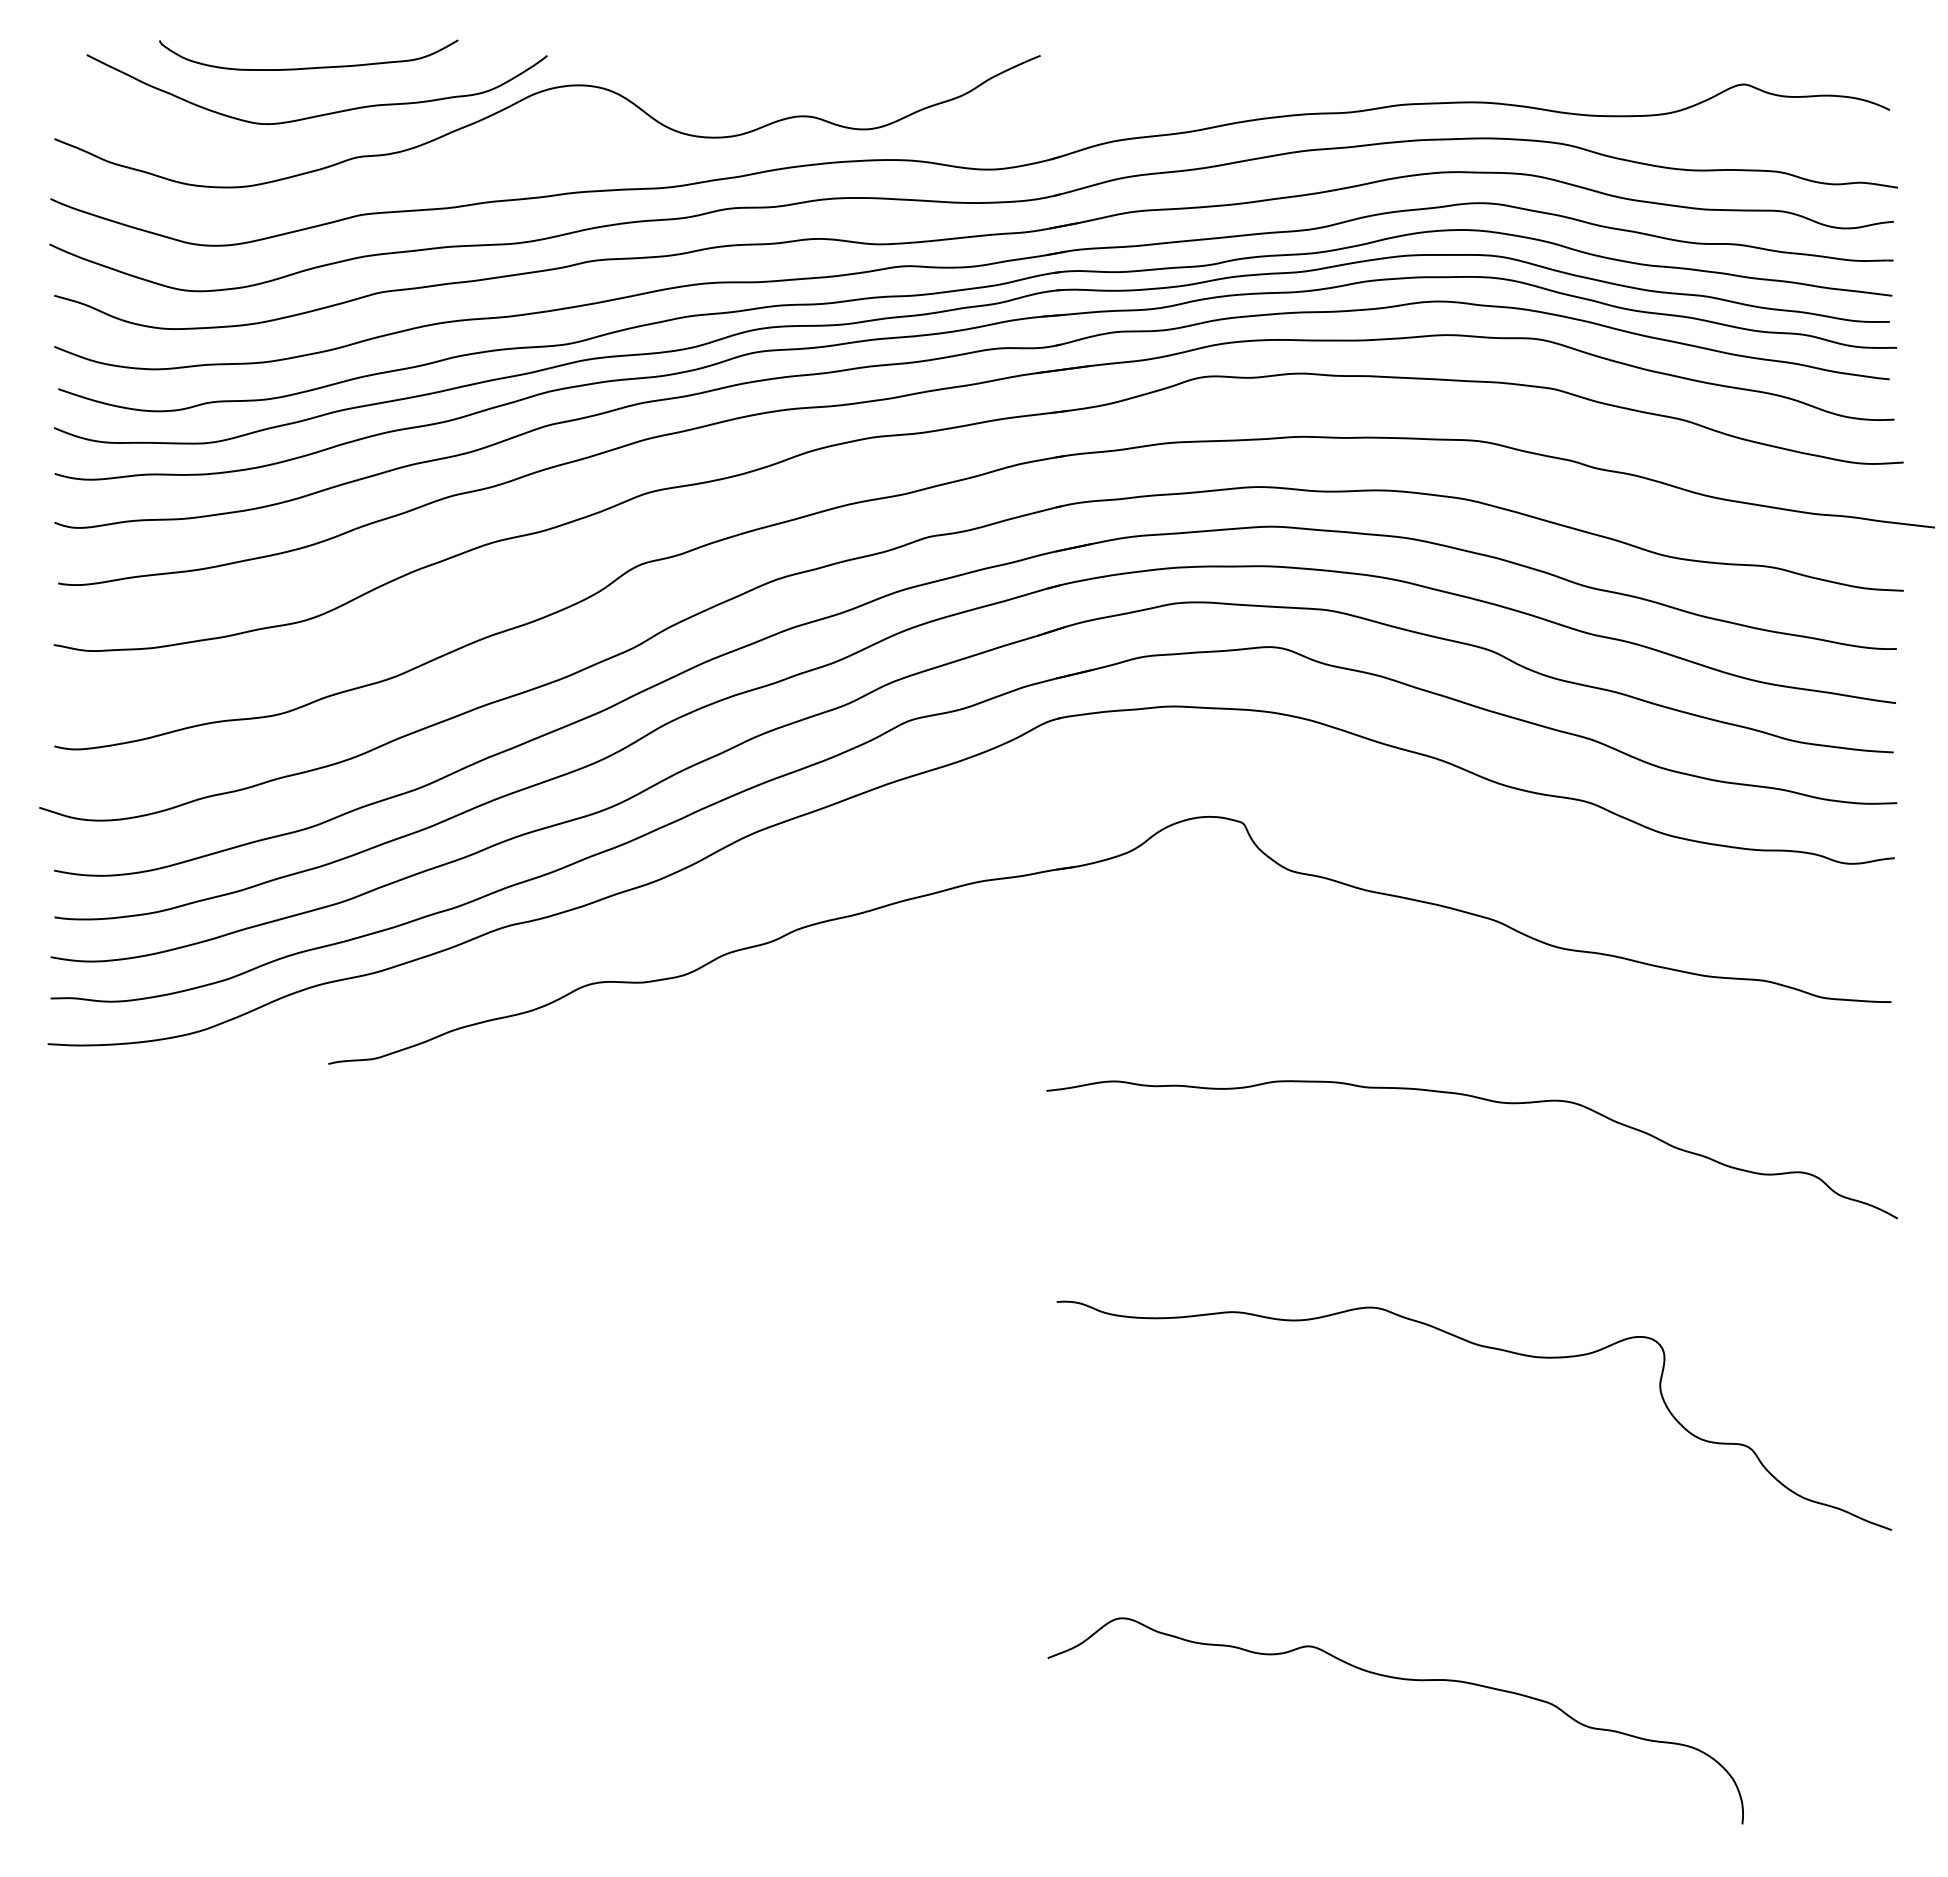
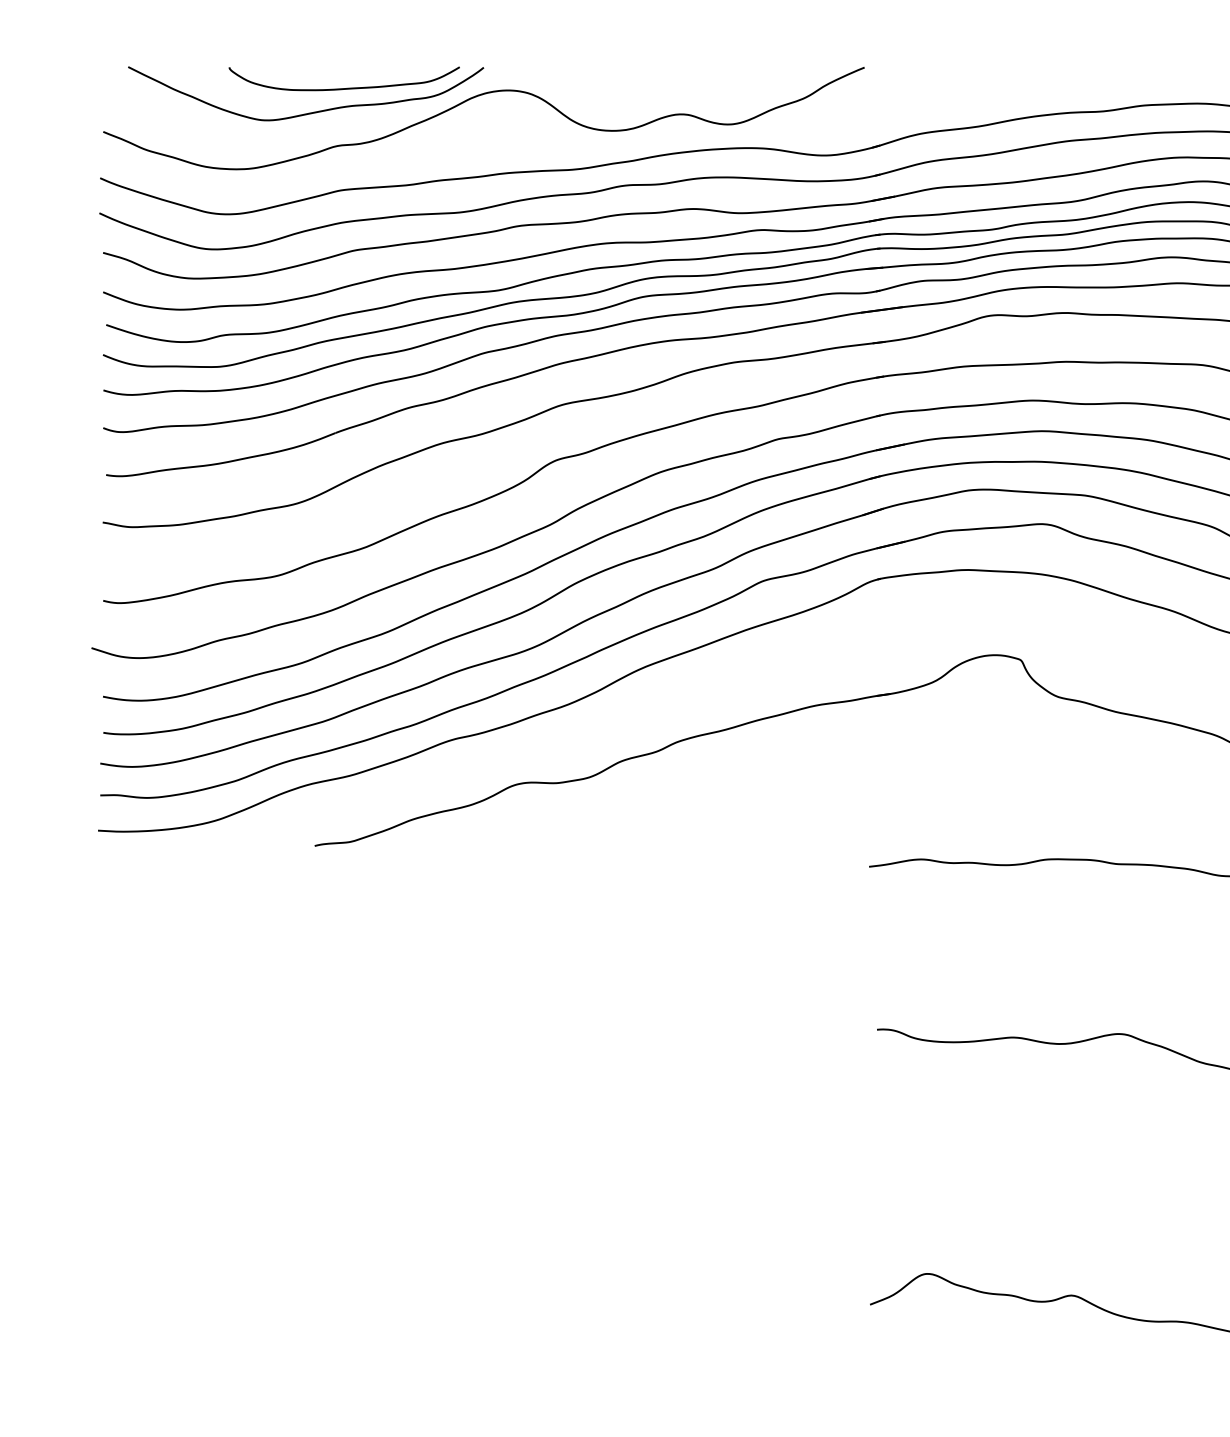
curve: (308, 67) -> (344, 88), moved

